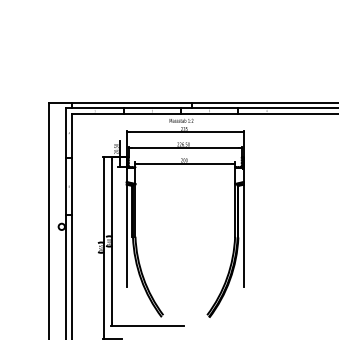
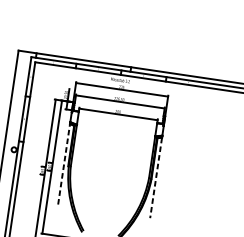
line: (126, 235) -> (63, 164), solid -> dashed
line: (243, 236) -> (155, 178), solid -> dashed

